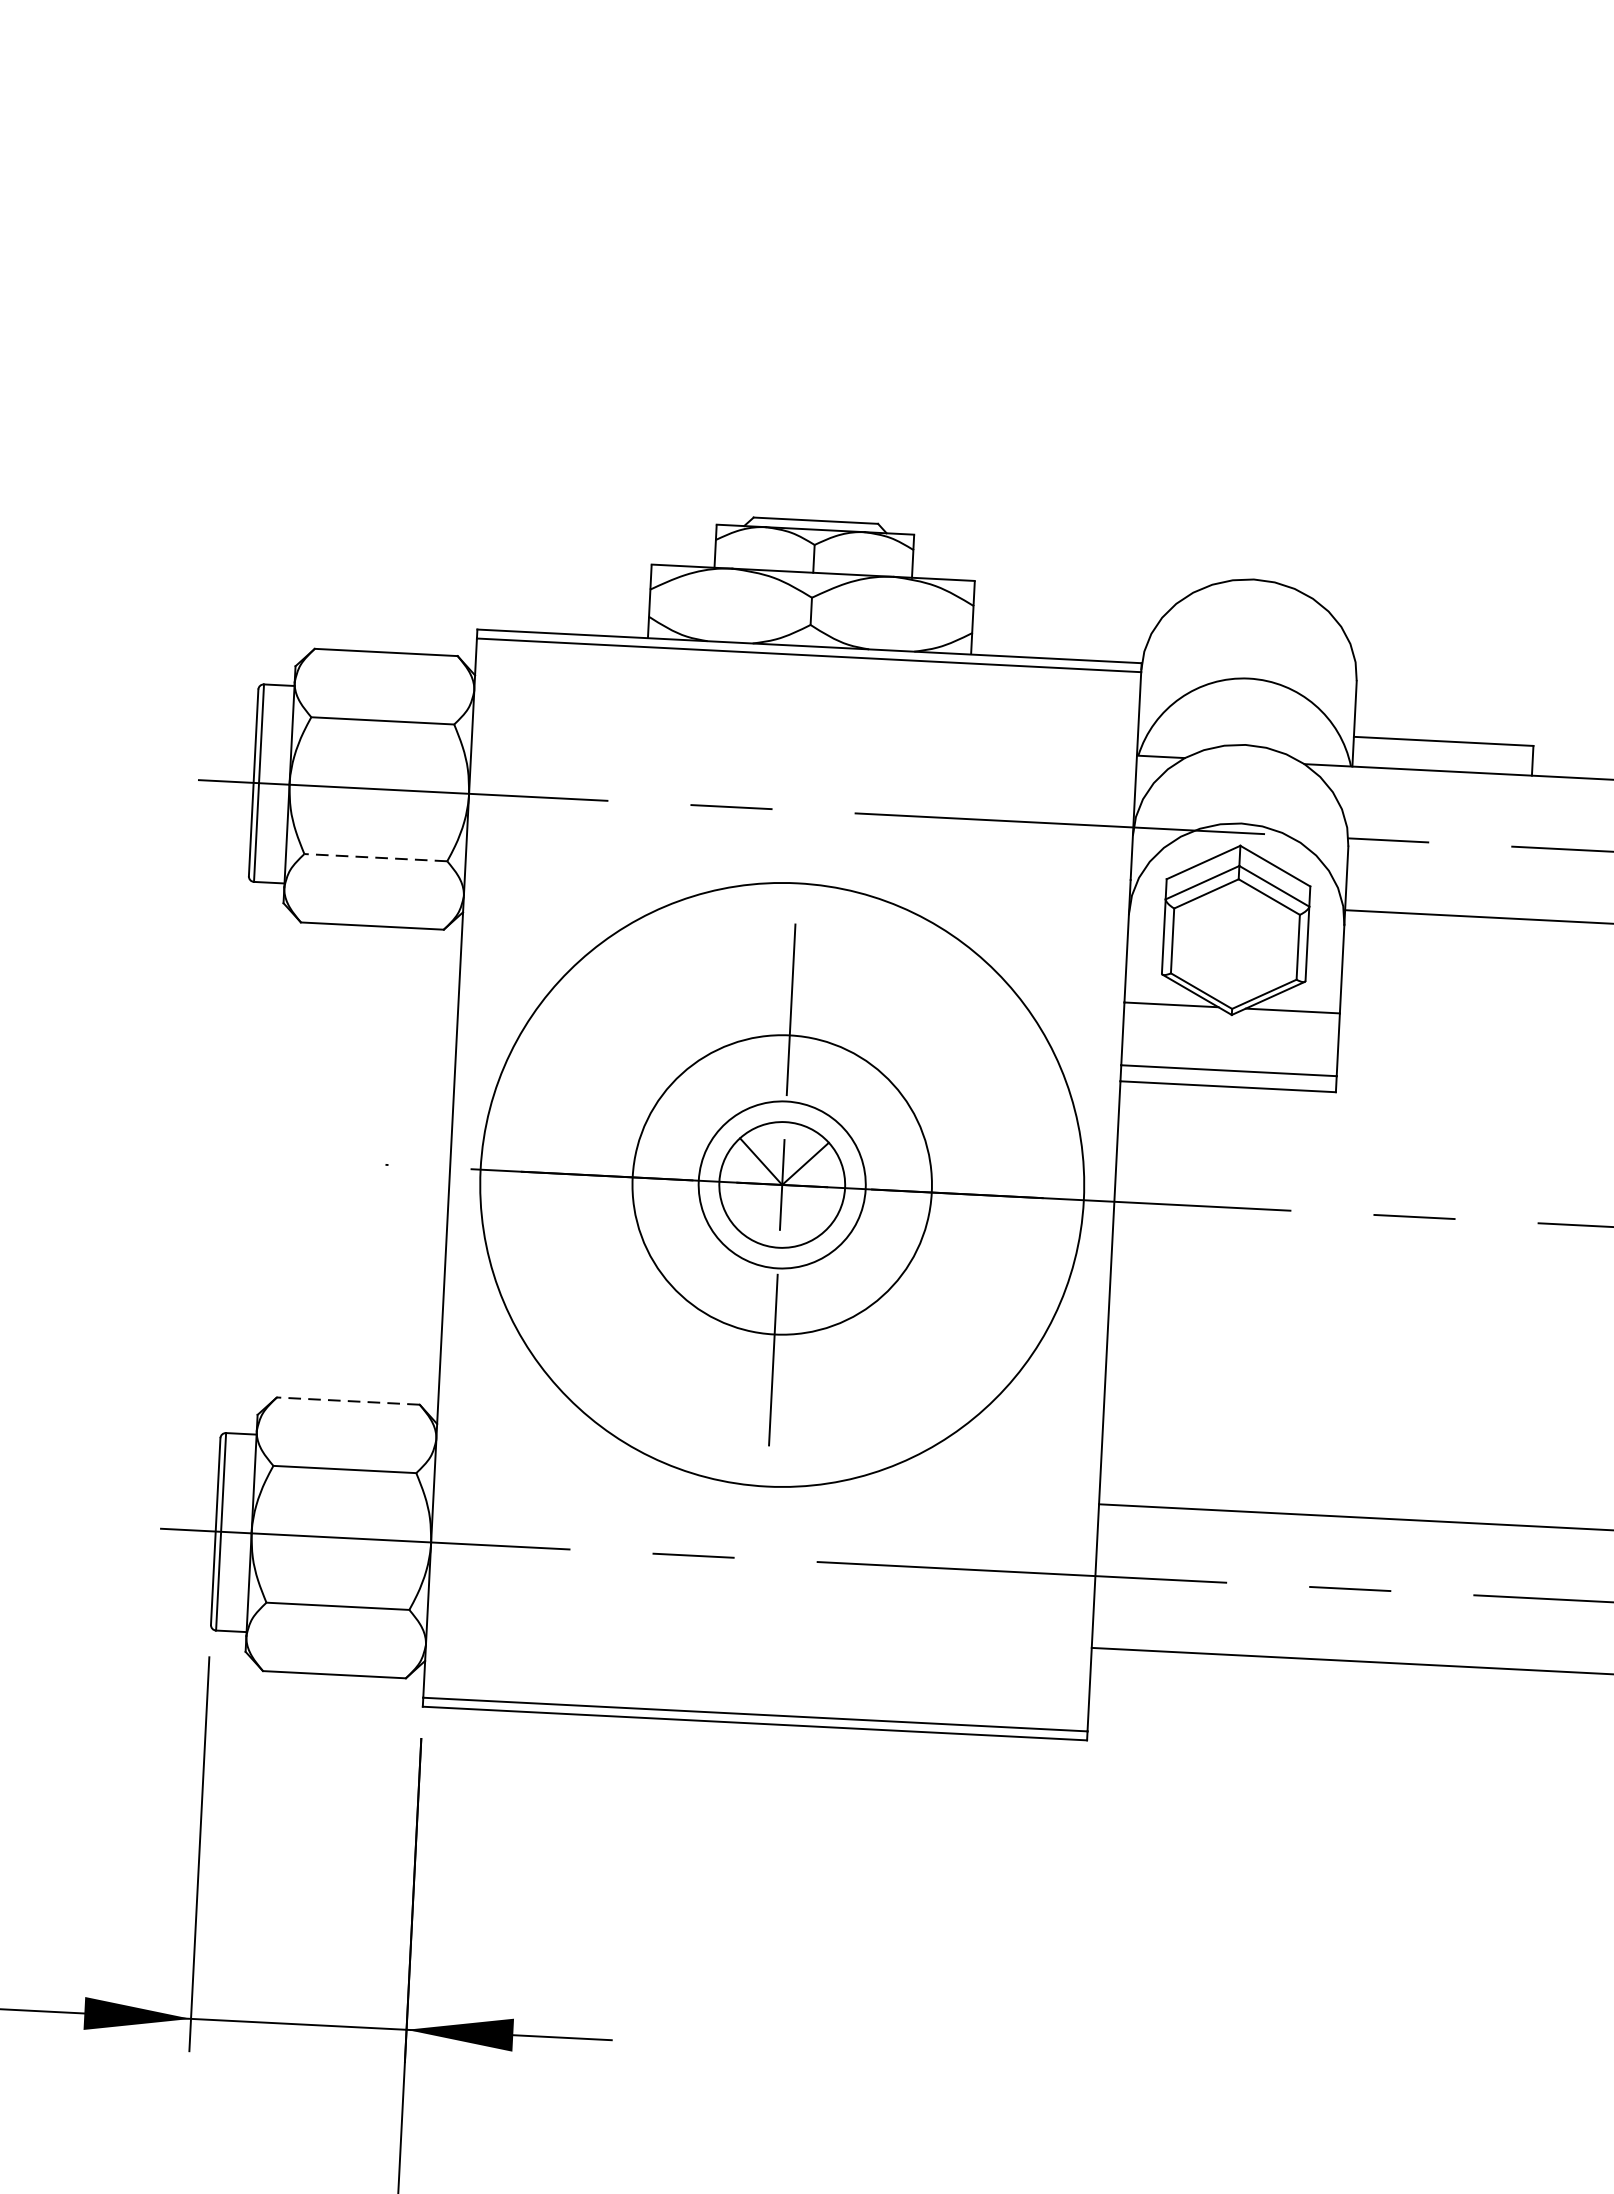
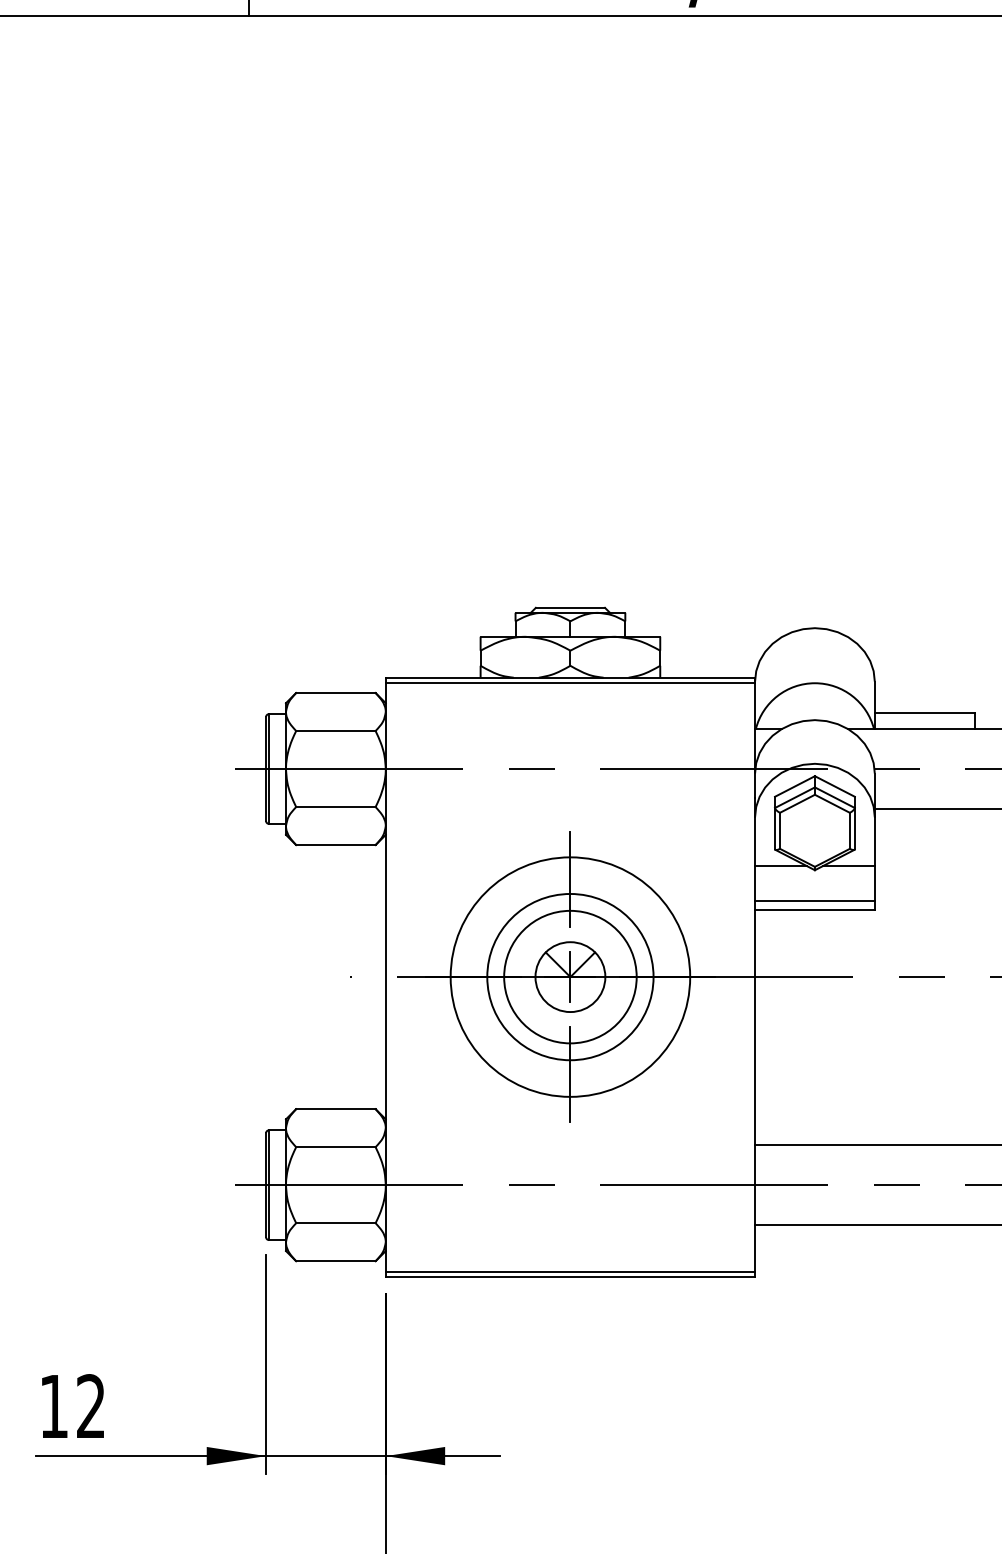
line: (375, 858) -> (335, 807), dashed -> solid
circle: (782, 1183) -> (570, 976), size x0.71
circle: (782, 1183) -> (570, 976), size x1.43
line: (347, 1401) -> (335, 1109), dashed -> solid

